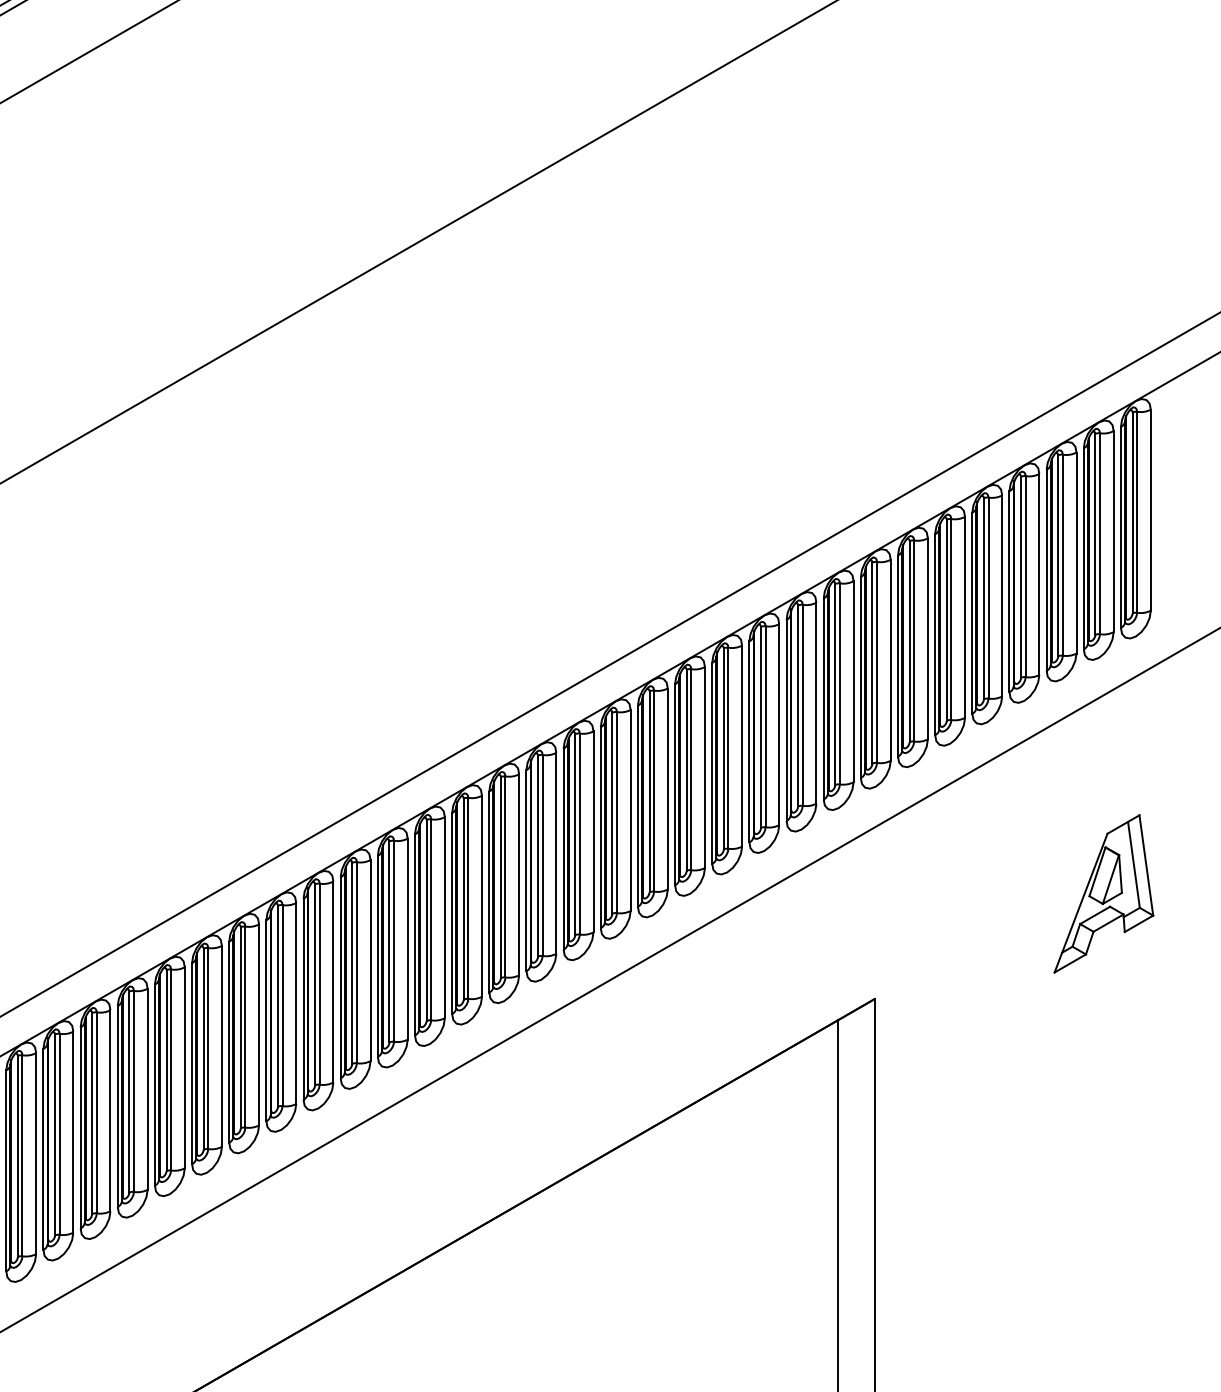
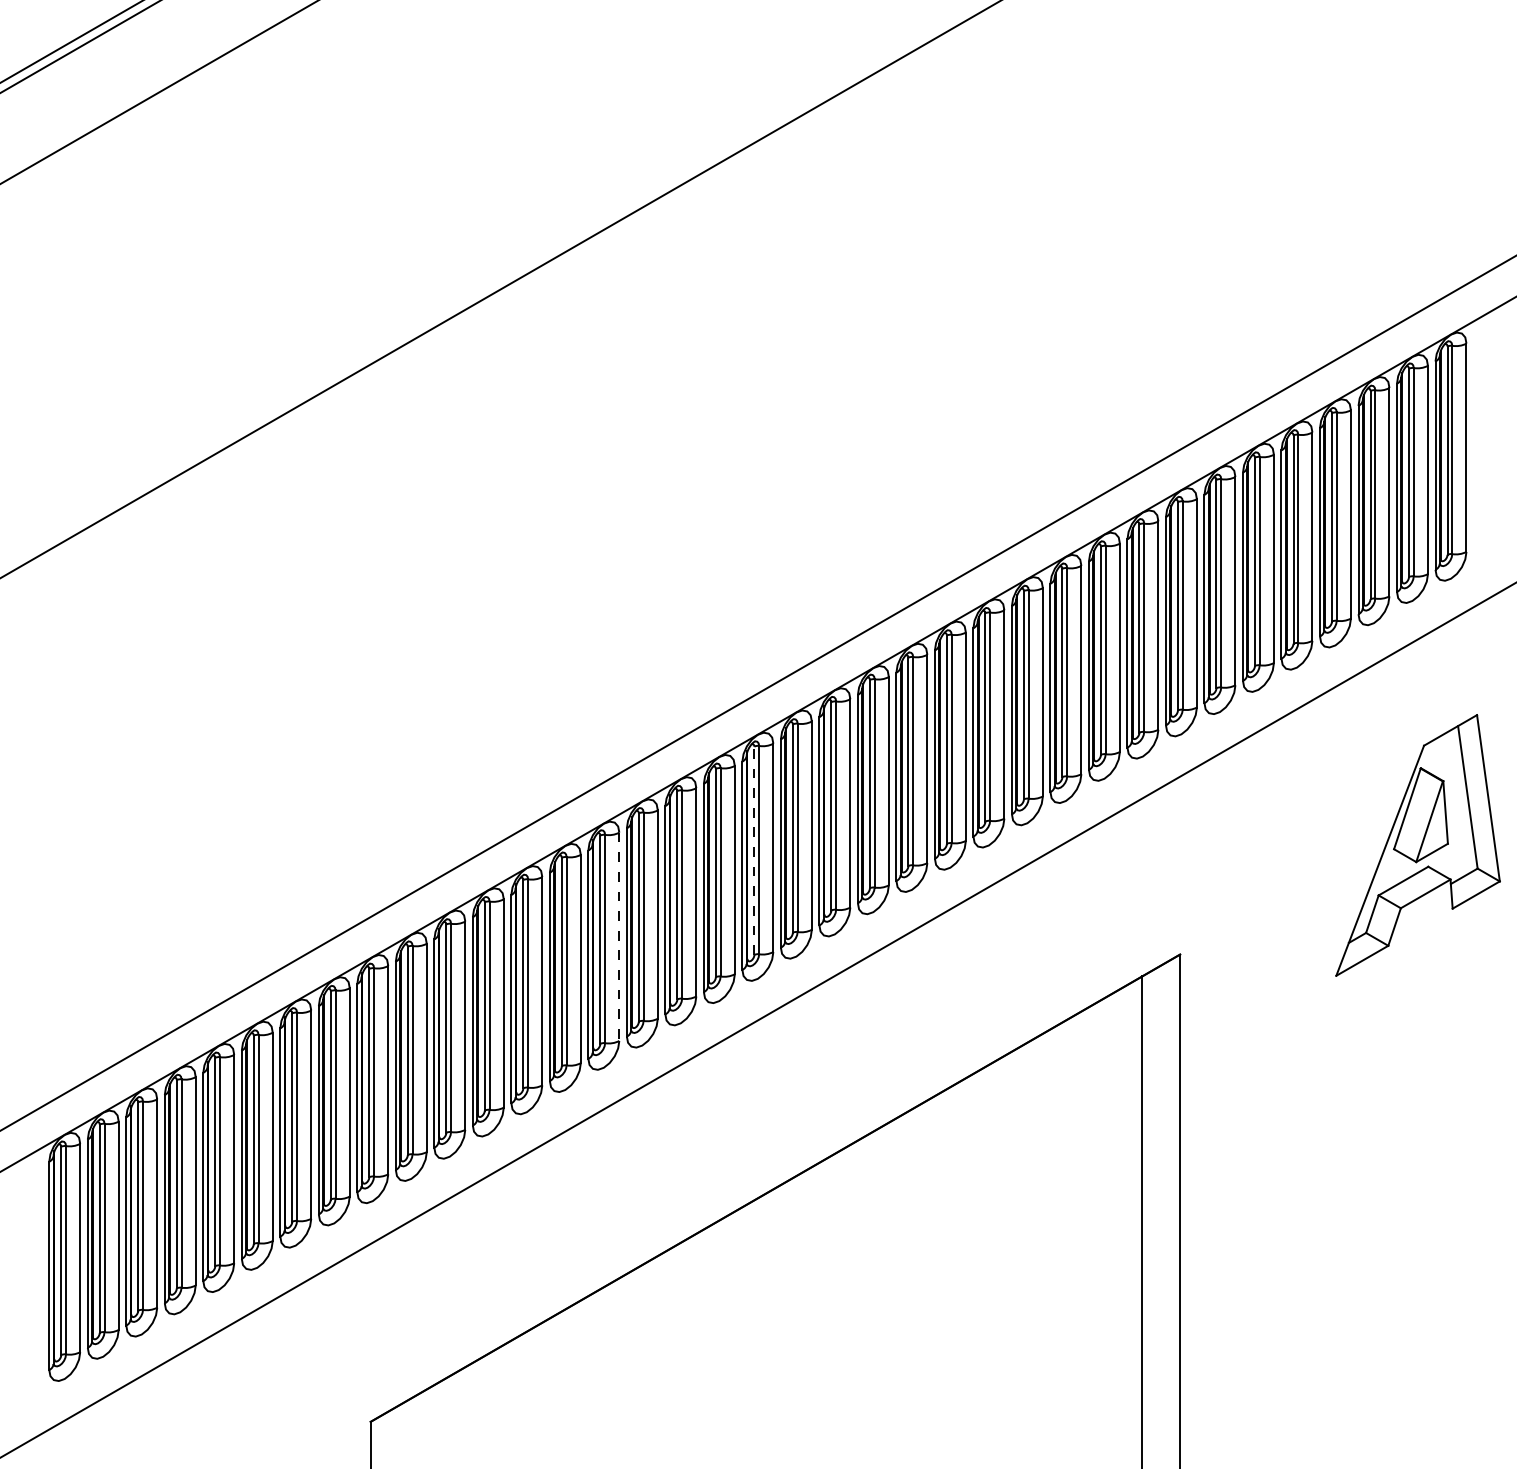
part: (1103, 893) -> (1417, 845), size x1.6
line: (463, 898) -> (754, 850), solid -> dashed
line: (333, 982) -> (619, 937), solid -> dashed

